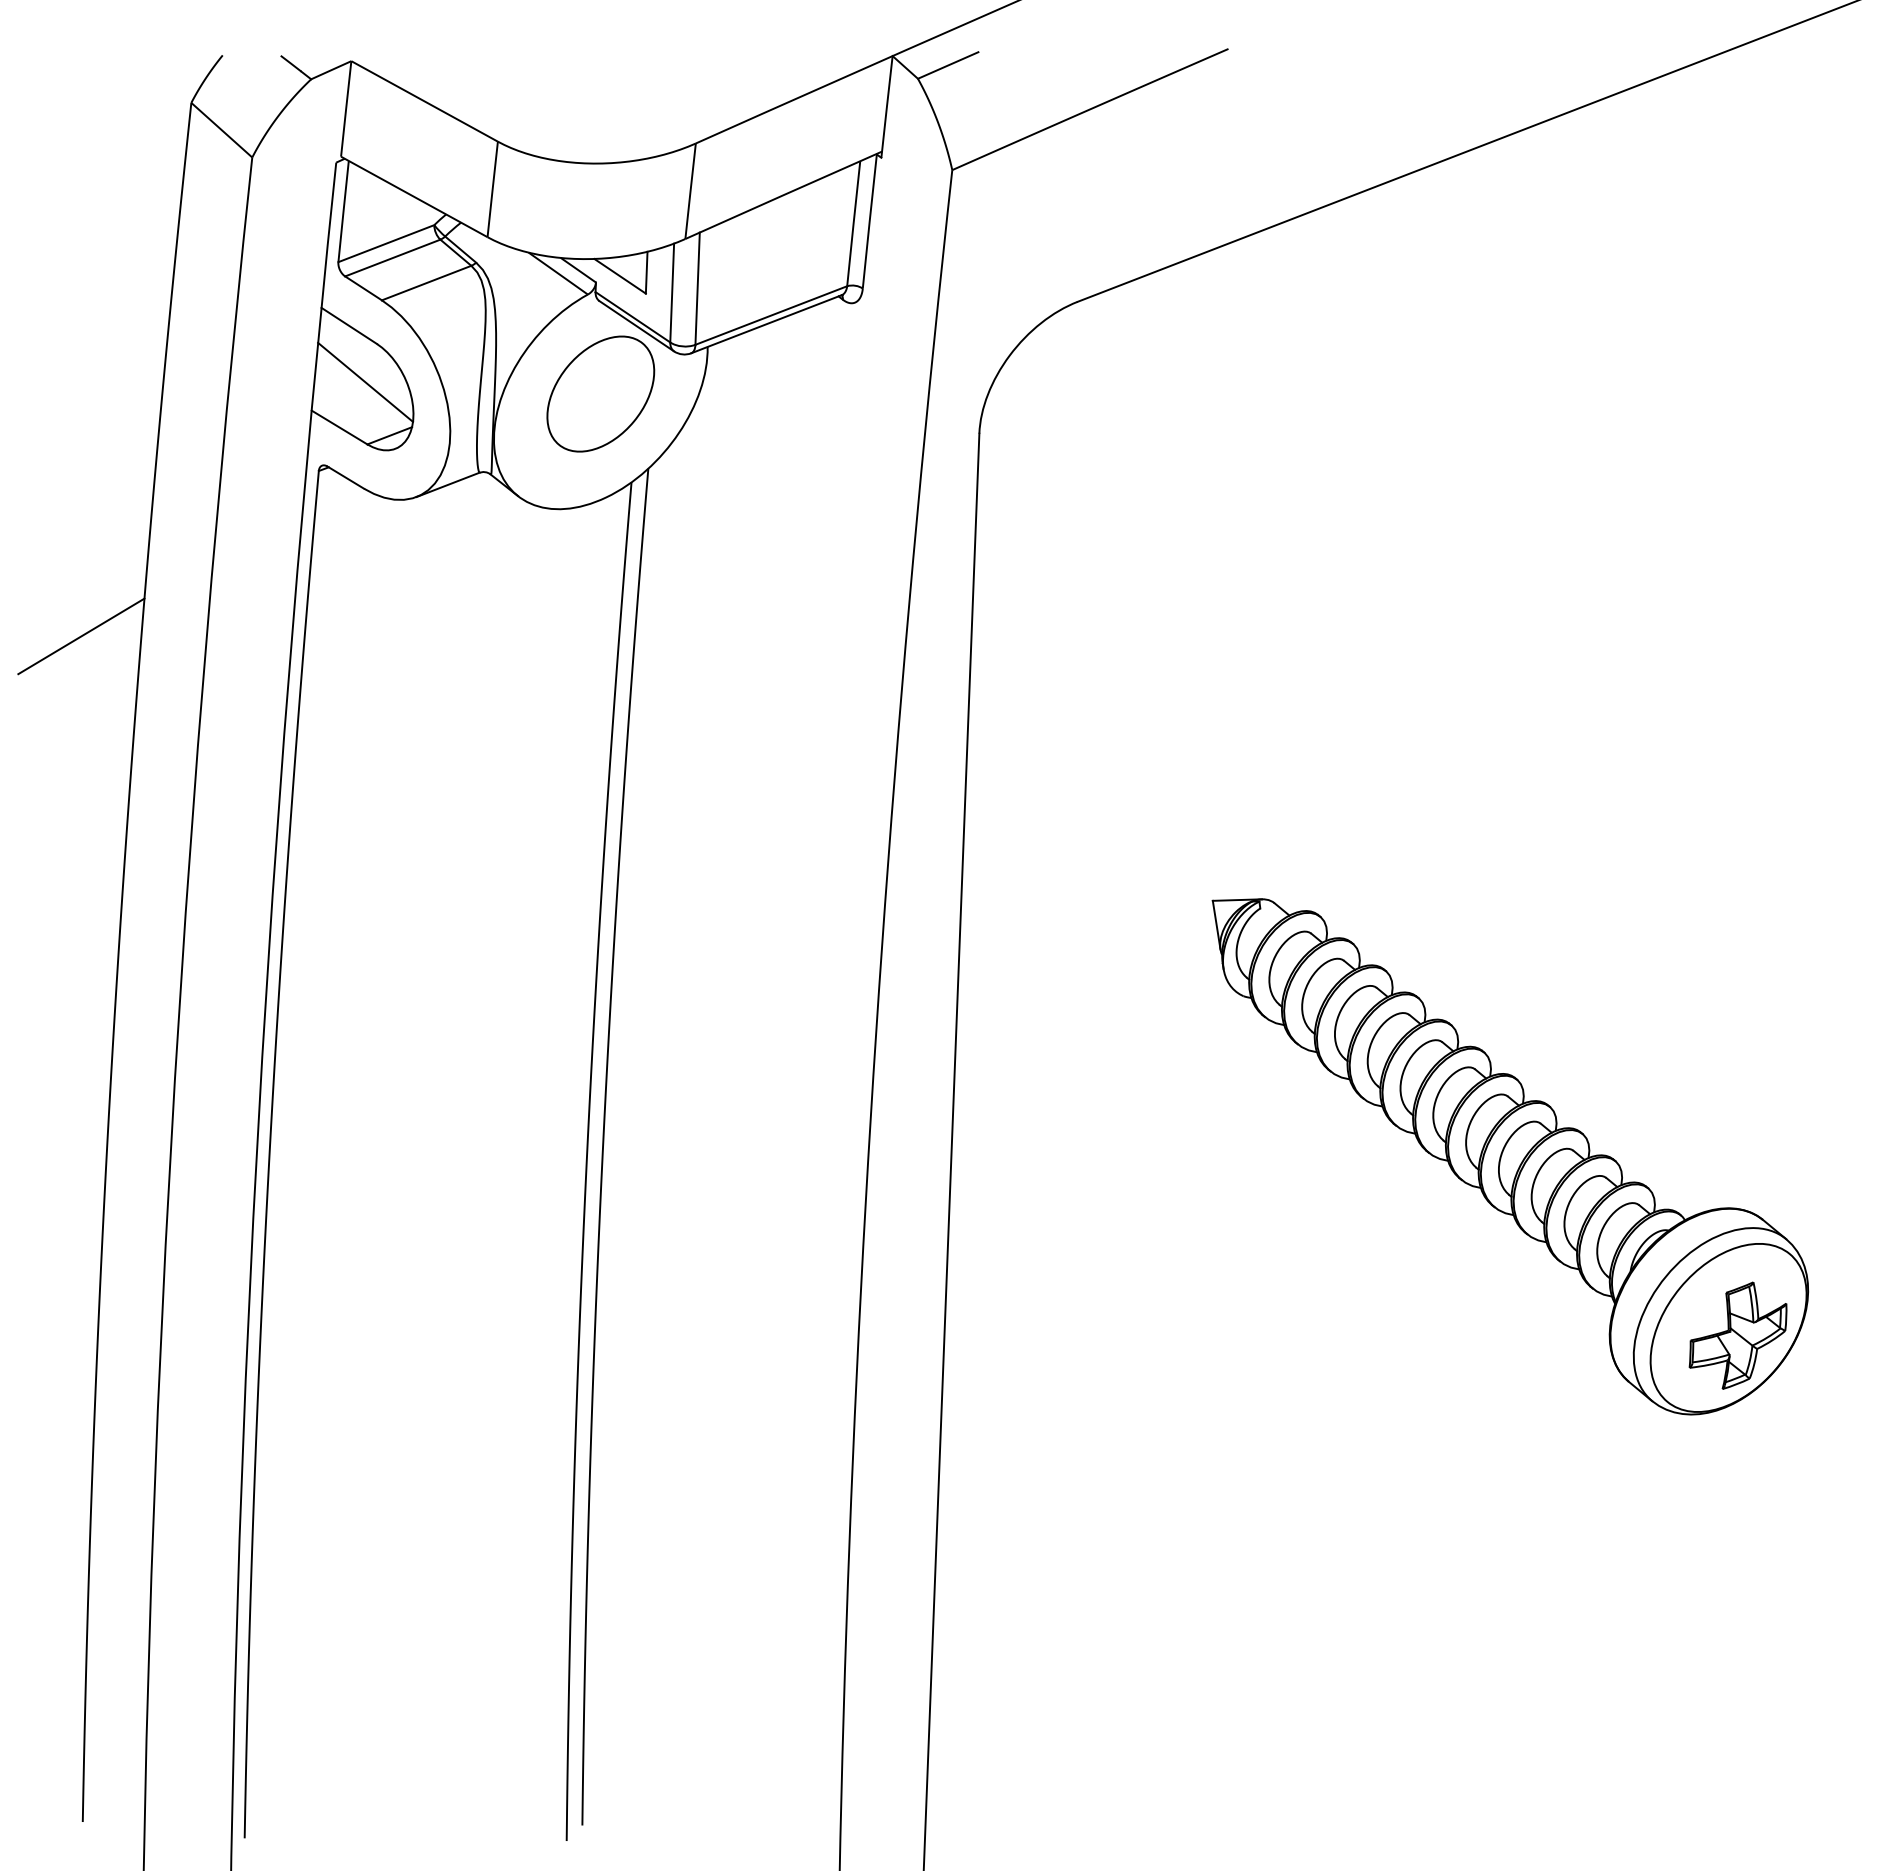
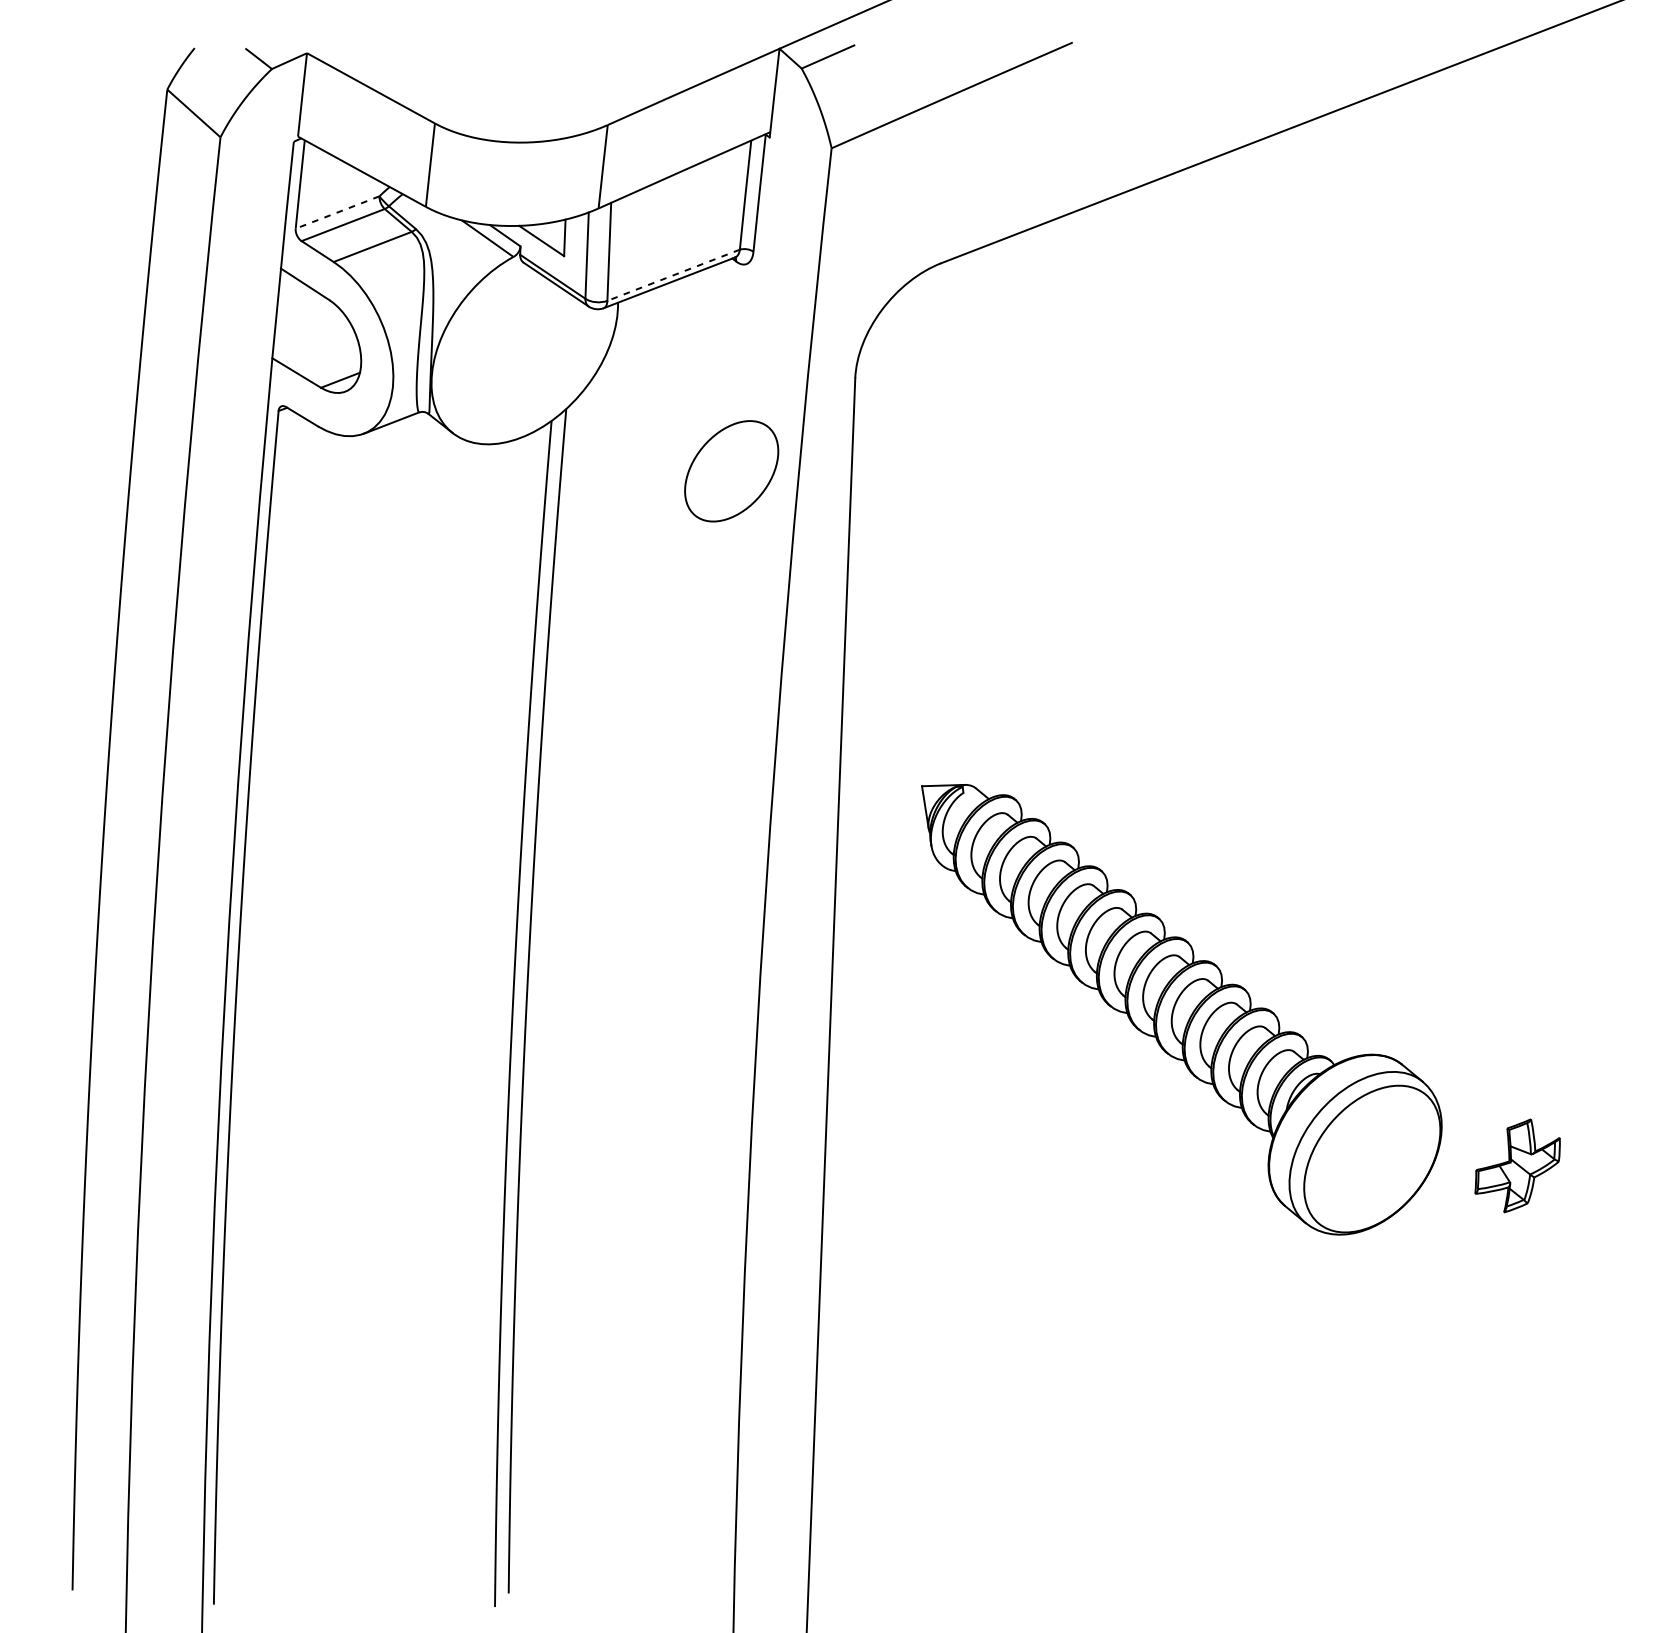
line: (385, 243) -> (336, 212), solid -> dashed
line: (770, 315) -> (672, 275), solid -> dashed
line: (365, 381) -> (319, 332), removed
part: (600, 393) -> (731, 470), moved
line: (81, 636) -> (71, 555), removed
part: (1510, 1156) -> (1181, 1009), moved

